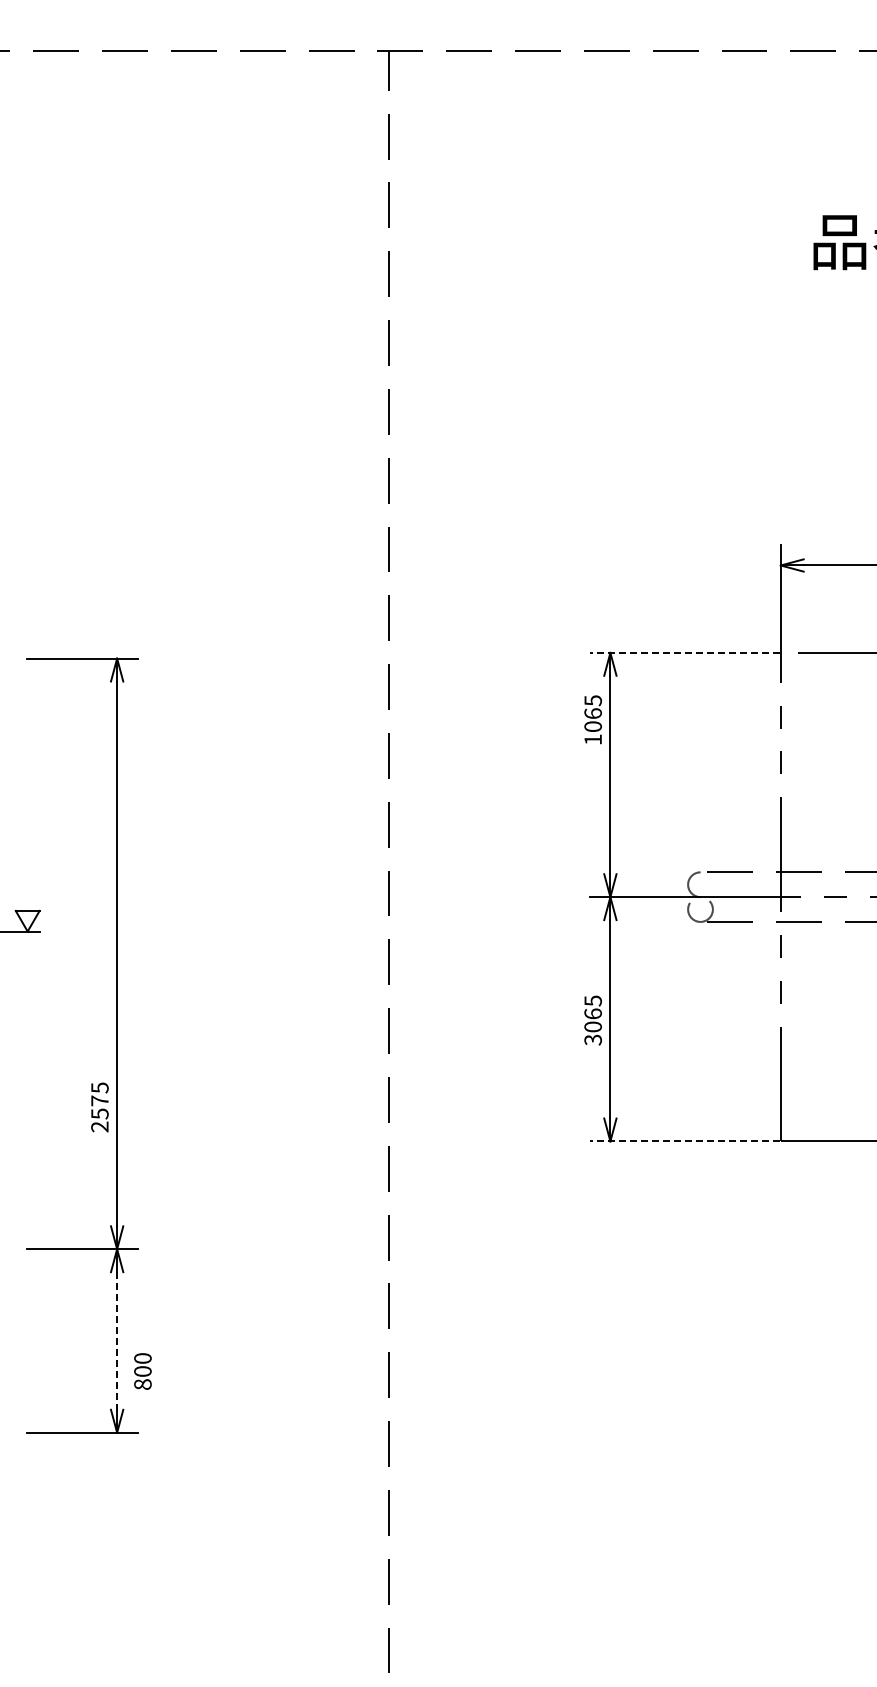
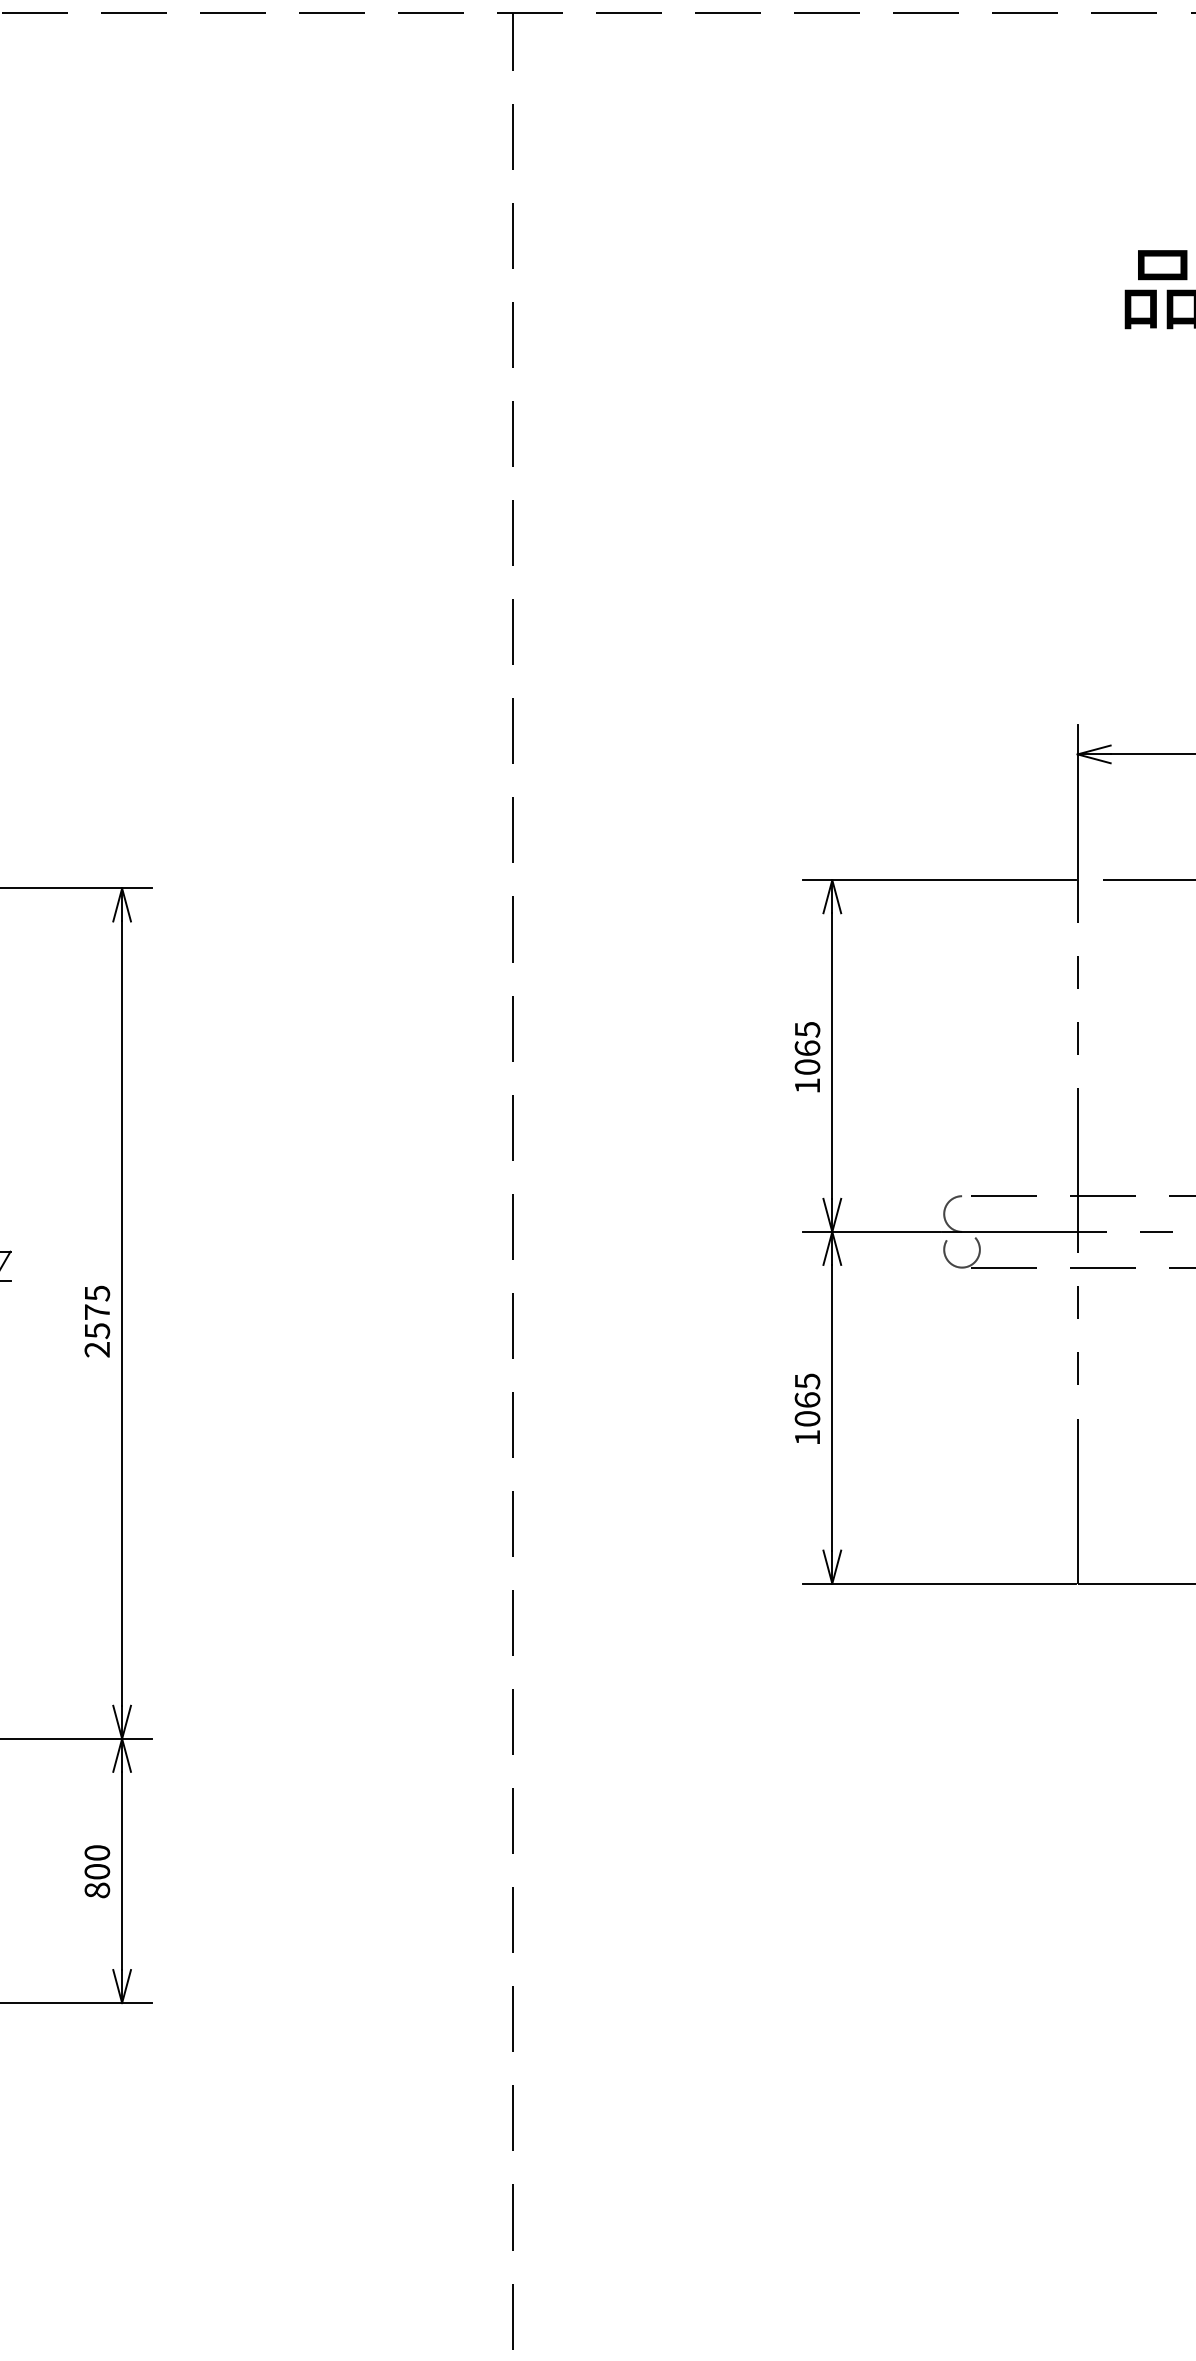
line: (684, 652) -> (939, 879), dashed -> solid
text: (592, 719) -> (806, 1056), moved
text: (592, 1039) -> (806, 1436), 3065 -> 1065
text: (99, 1107) -> (96, 1321), moved
line: (684, 1141) -> (939, 1583), dashed -> solid
line: (117, 1340) -> (122, 1870), dashed -> solid
text: (142, 1371) -> (96, 1871), moved

